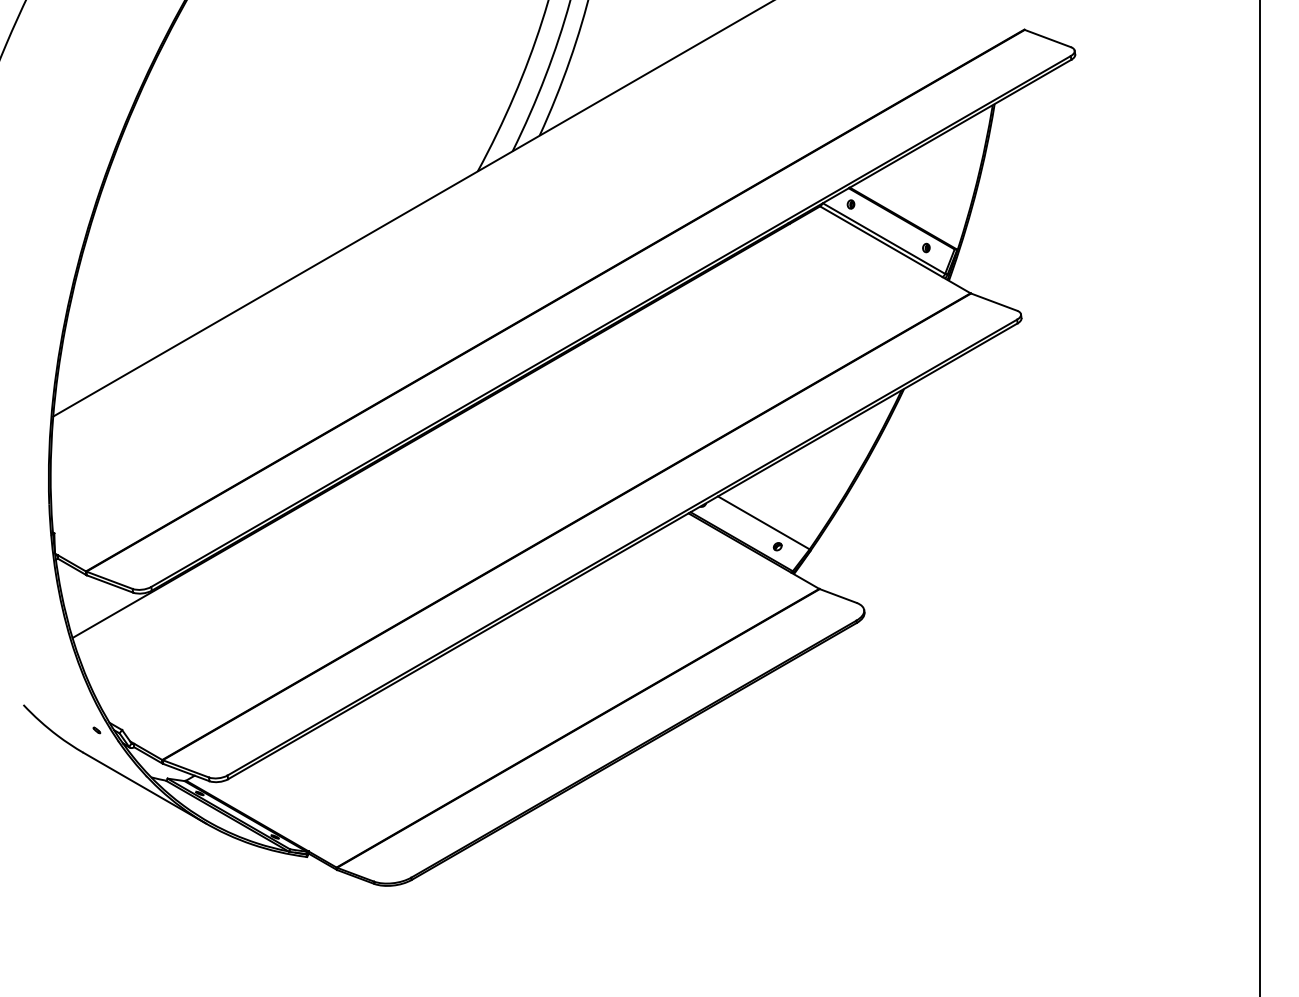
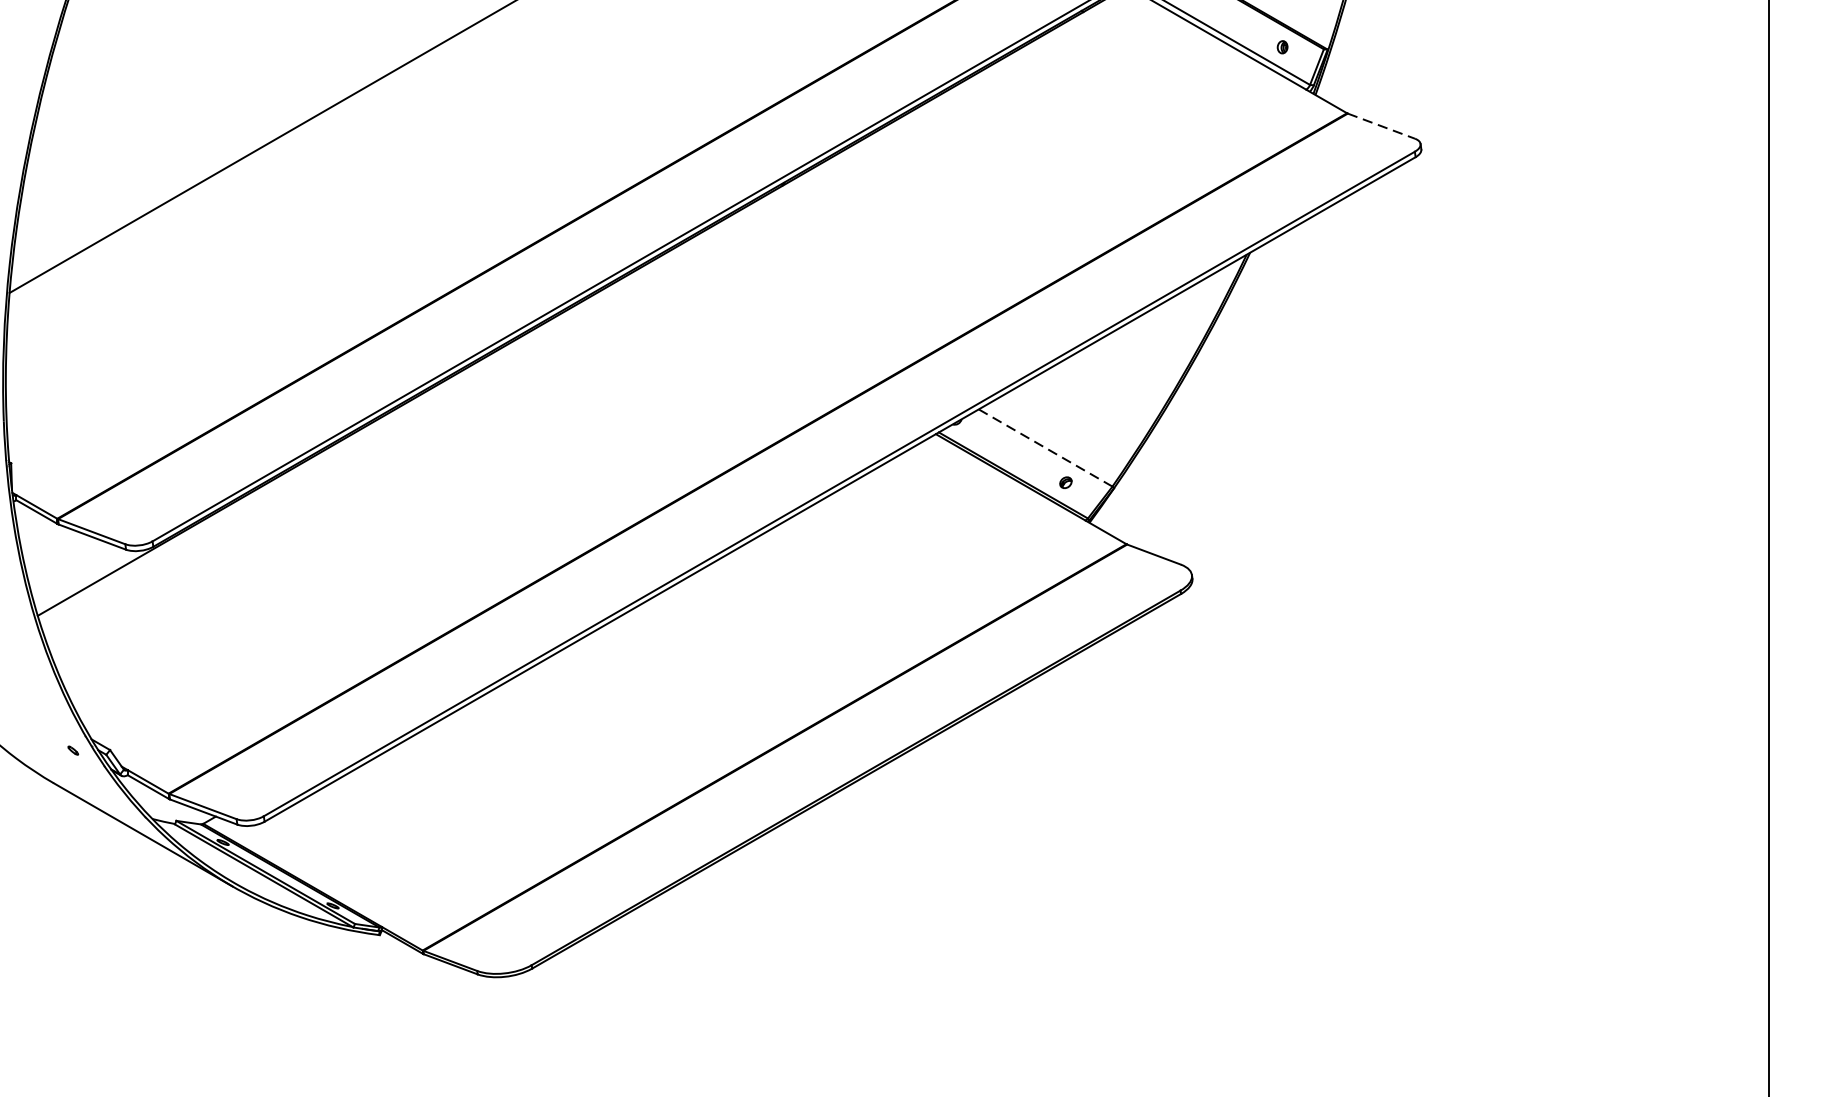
line: (994, 302) -> (1381, 126), solid -> dashed
line: (763, 522) -> (1045, 447), solid -> dashed

